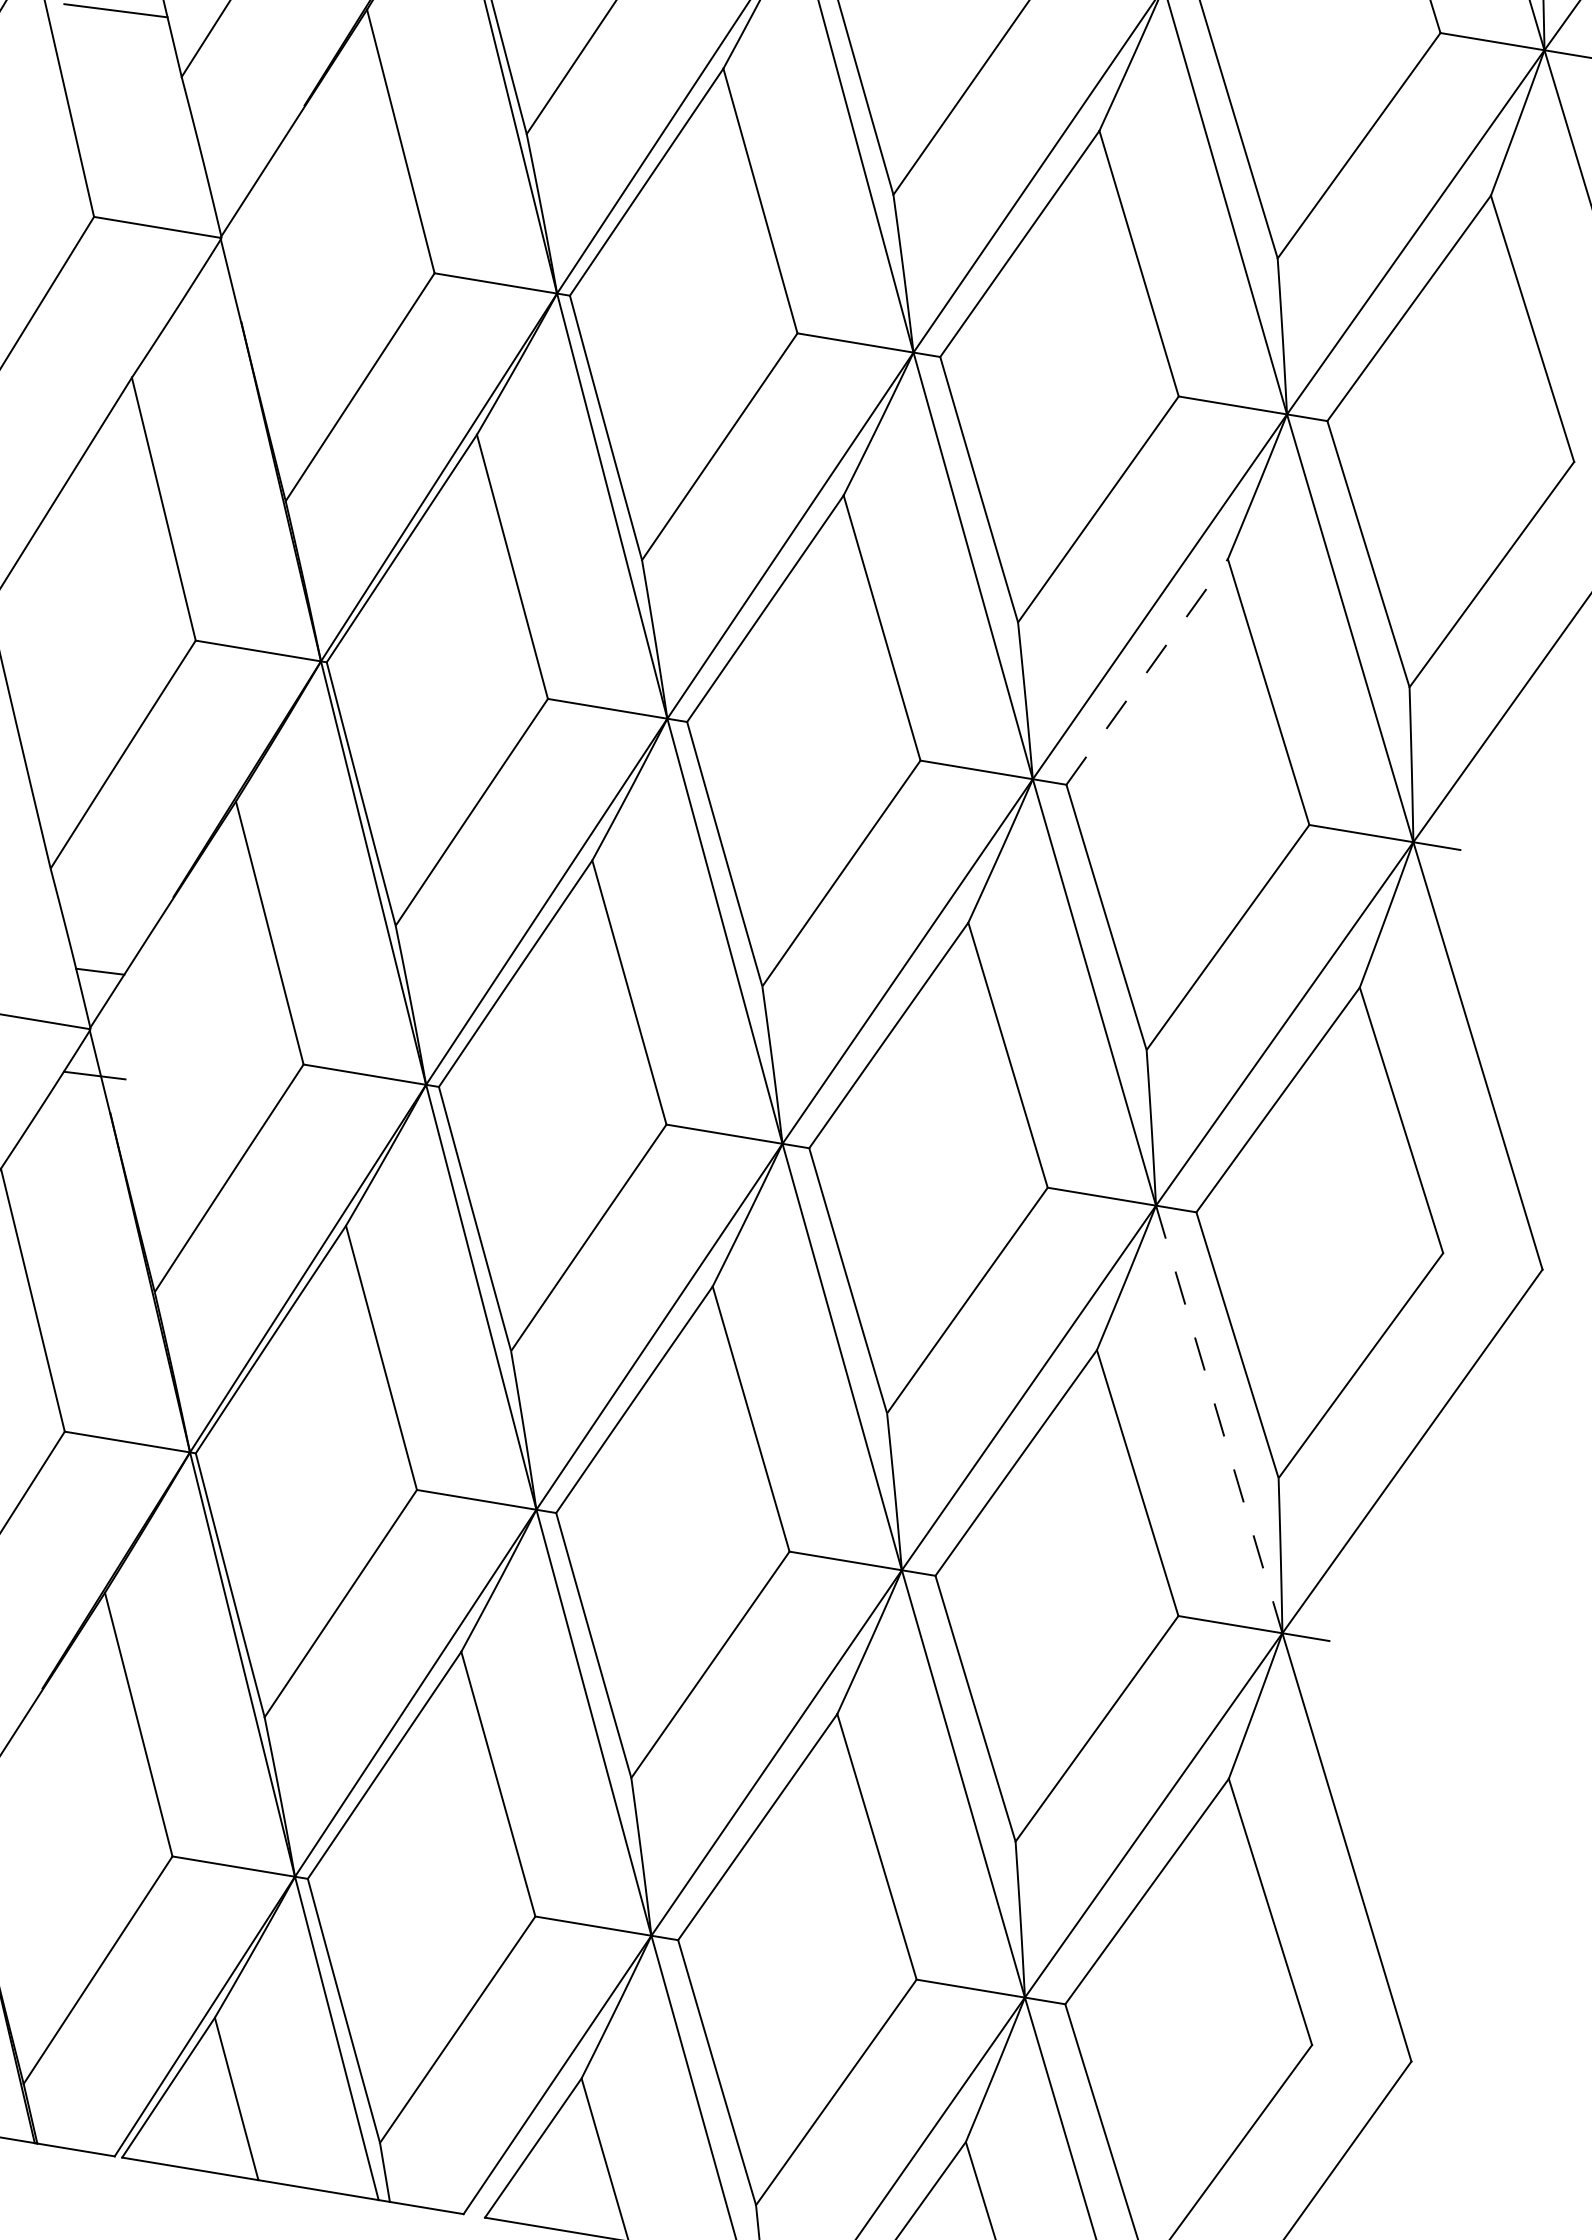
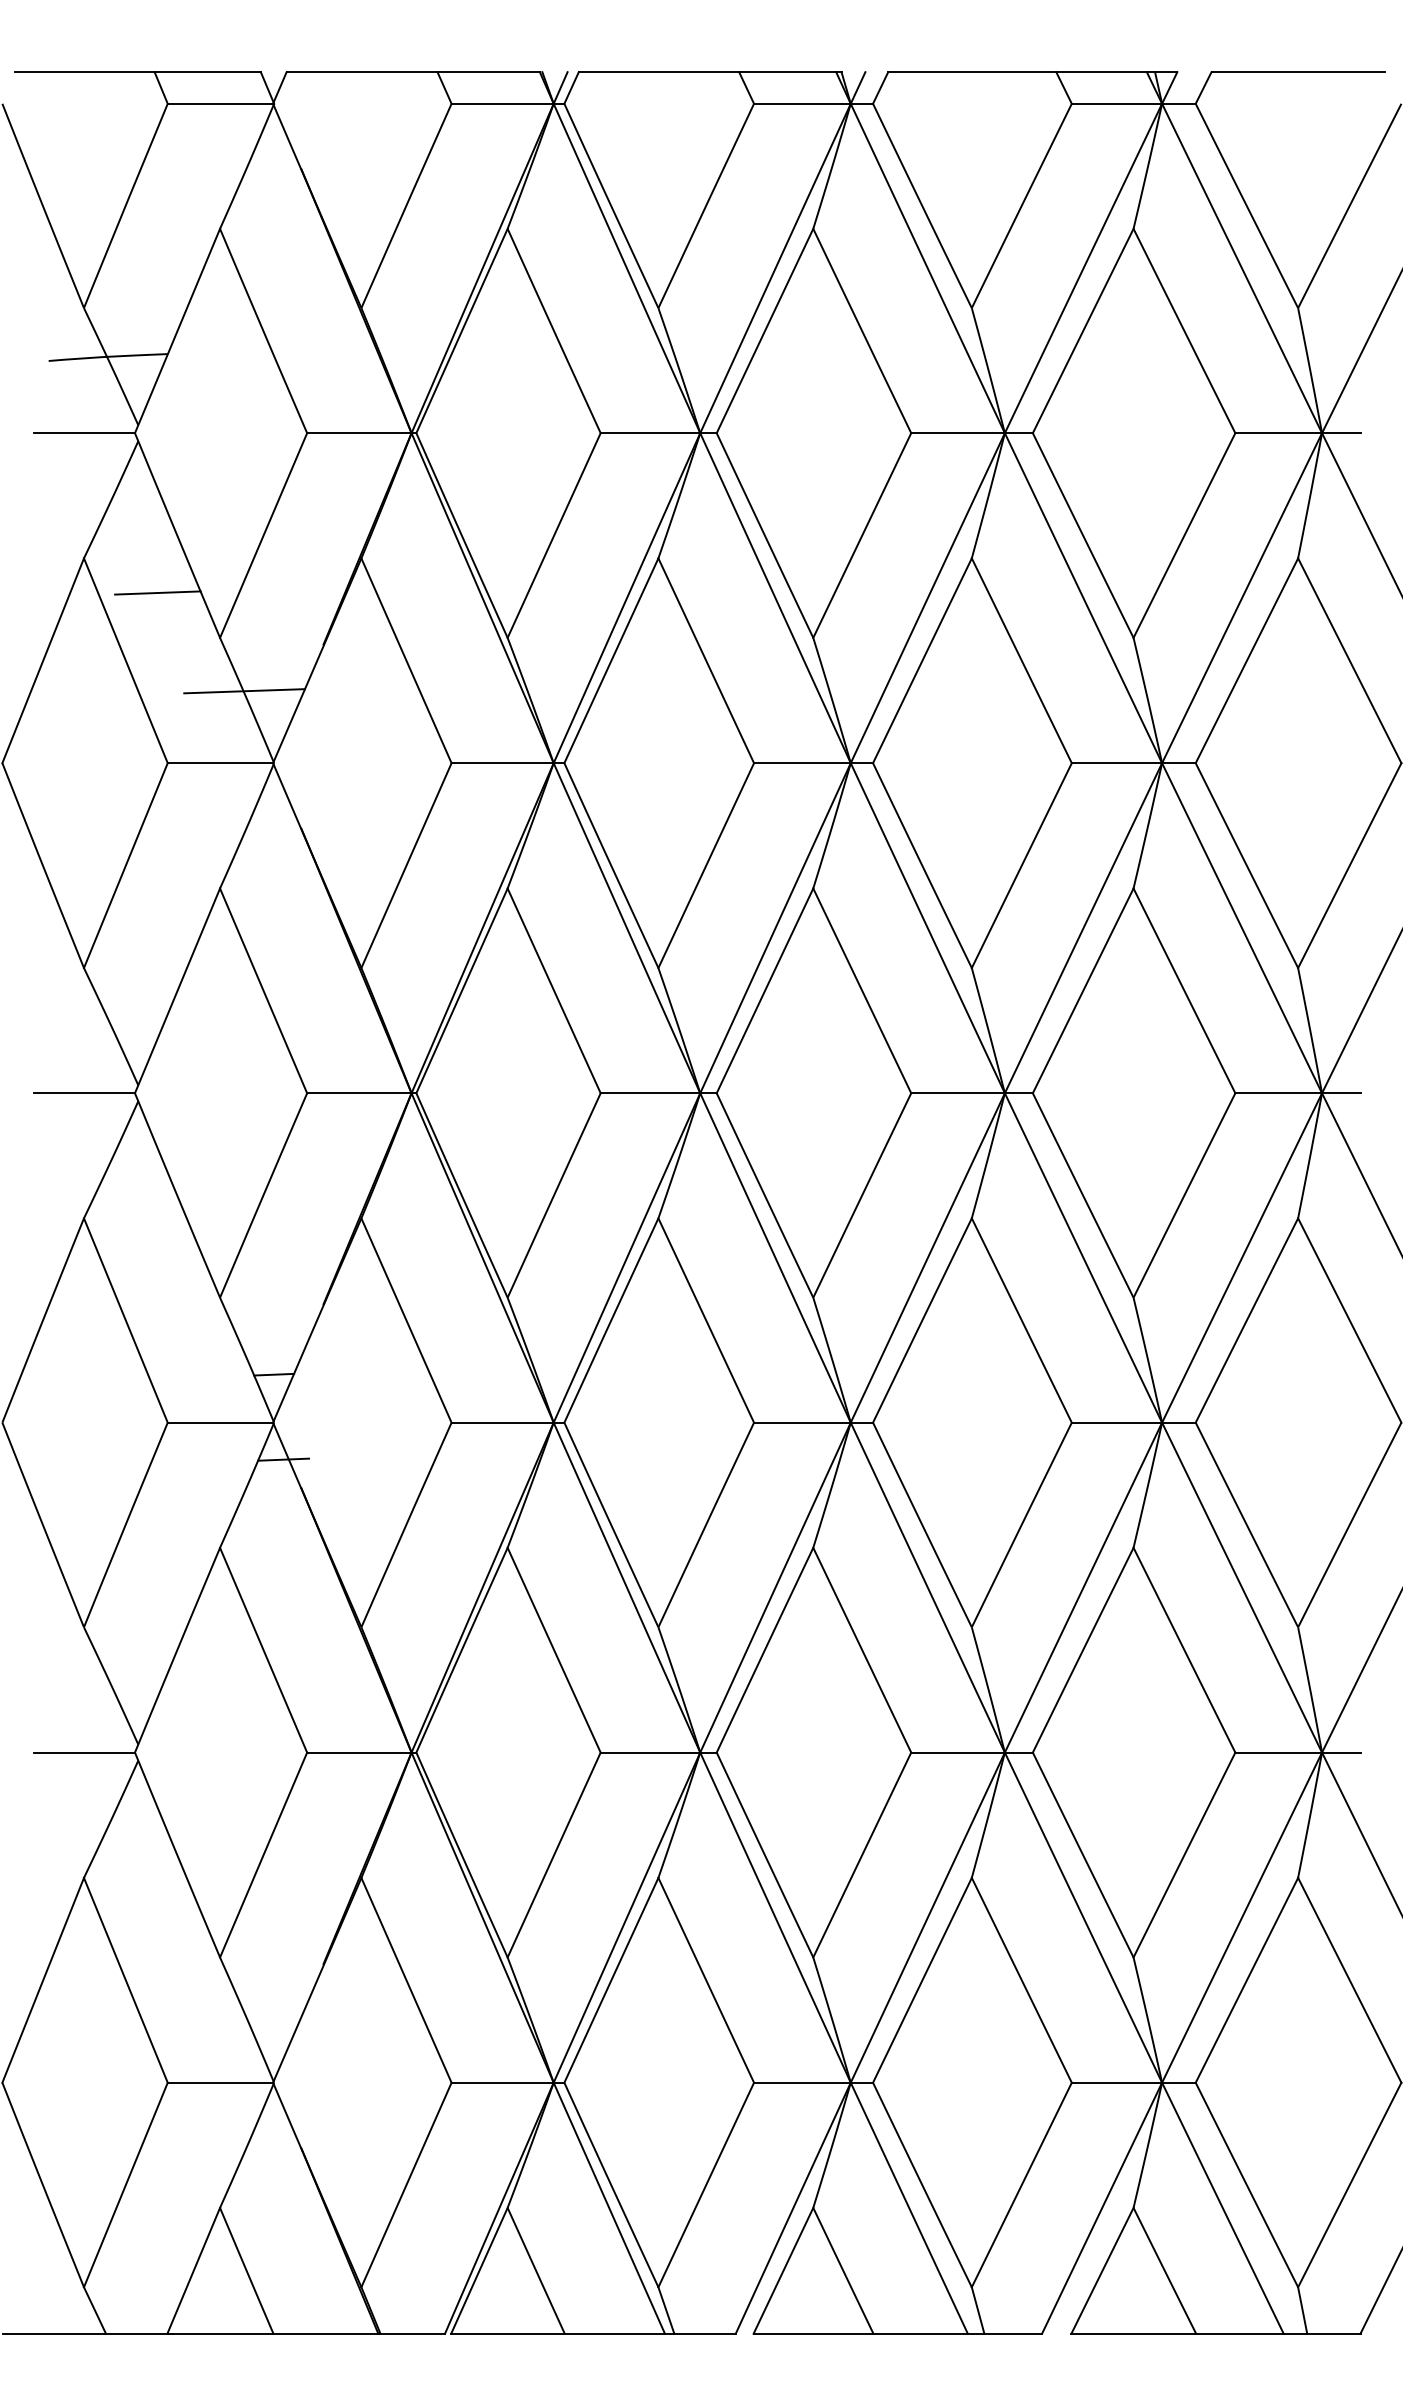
line: (200, 146) -> (244, 691), added
line: (1147, 671) -> (1083, 990), dashed -> solid
line: (1219, 1420) -> (1242, 1588), dashed -> solid

